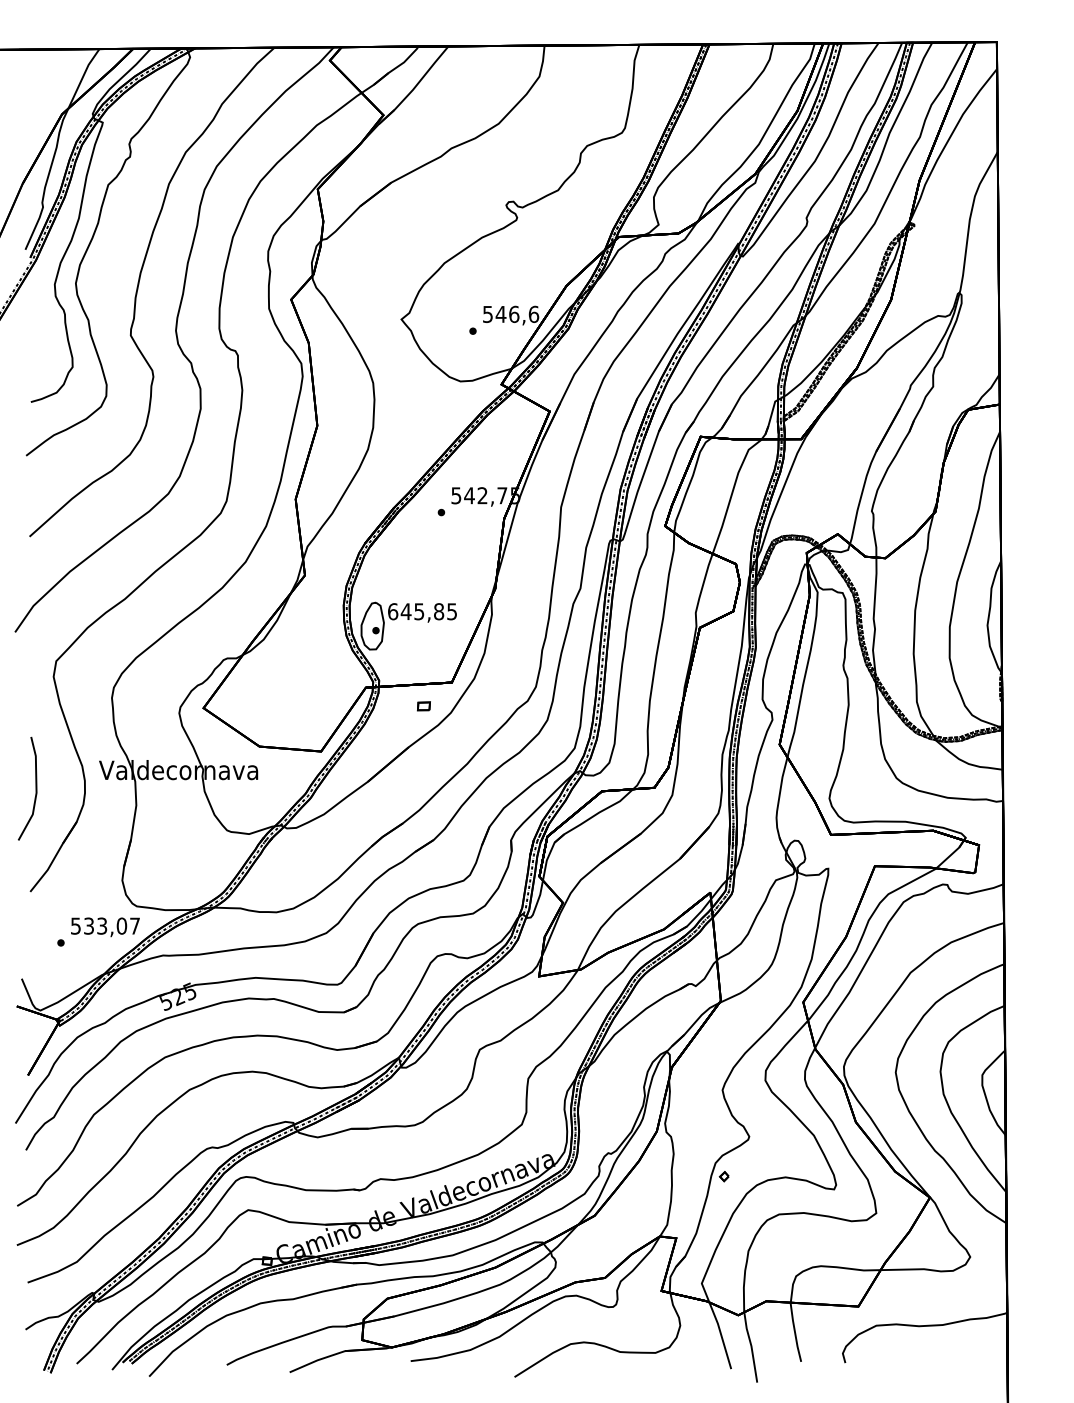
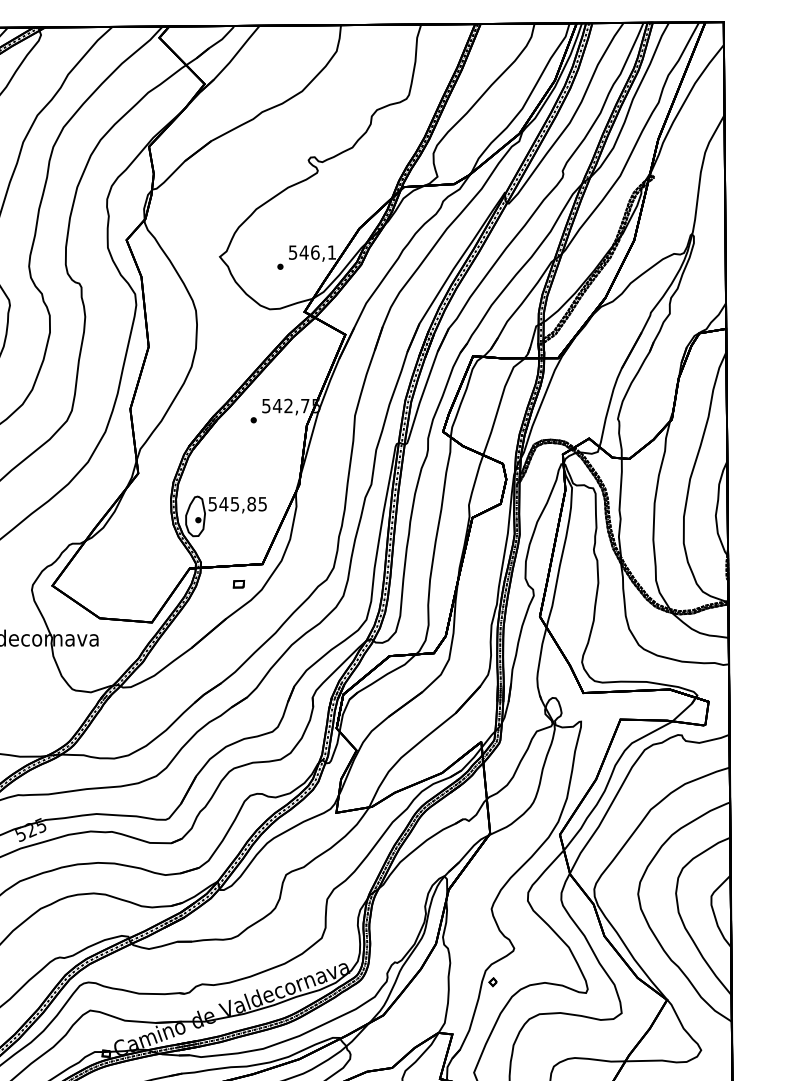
text: (533, 313) -> (331, 251), 546,6 -> 546,1
text: (393, 611) -> (213, 504), 645,85 -> 545,85

